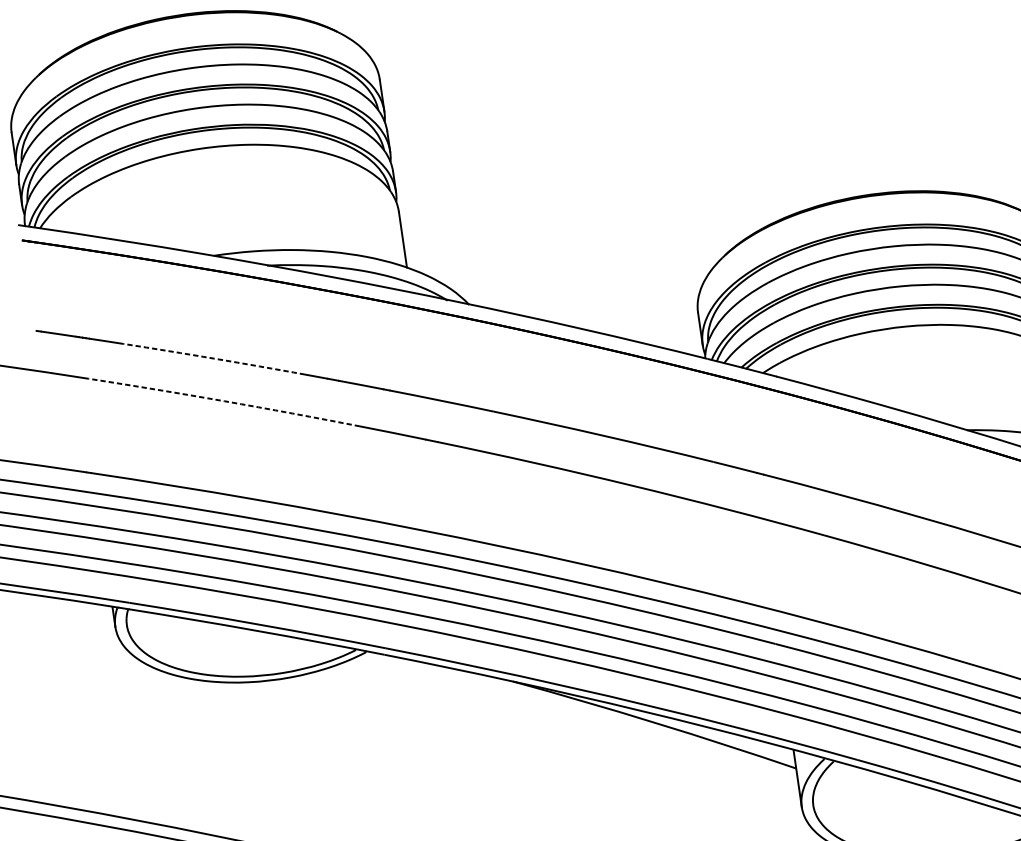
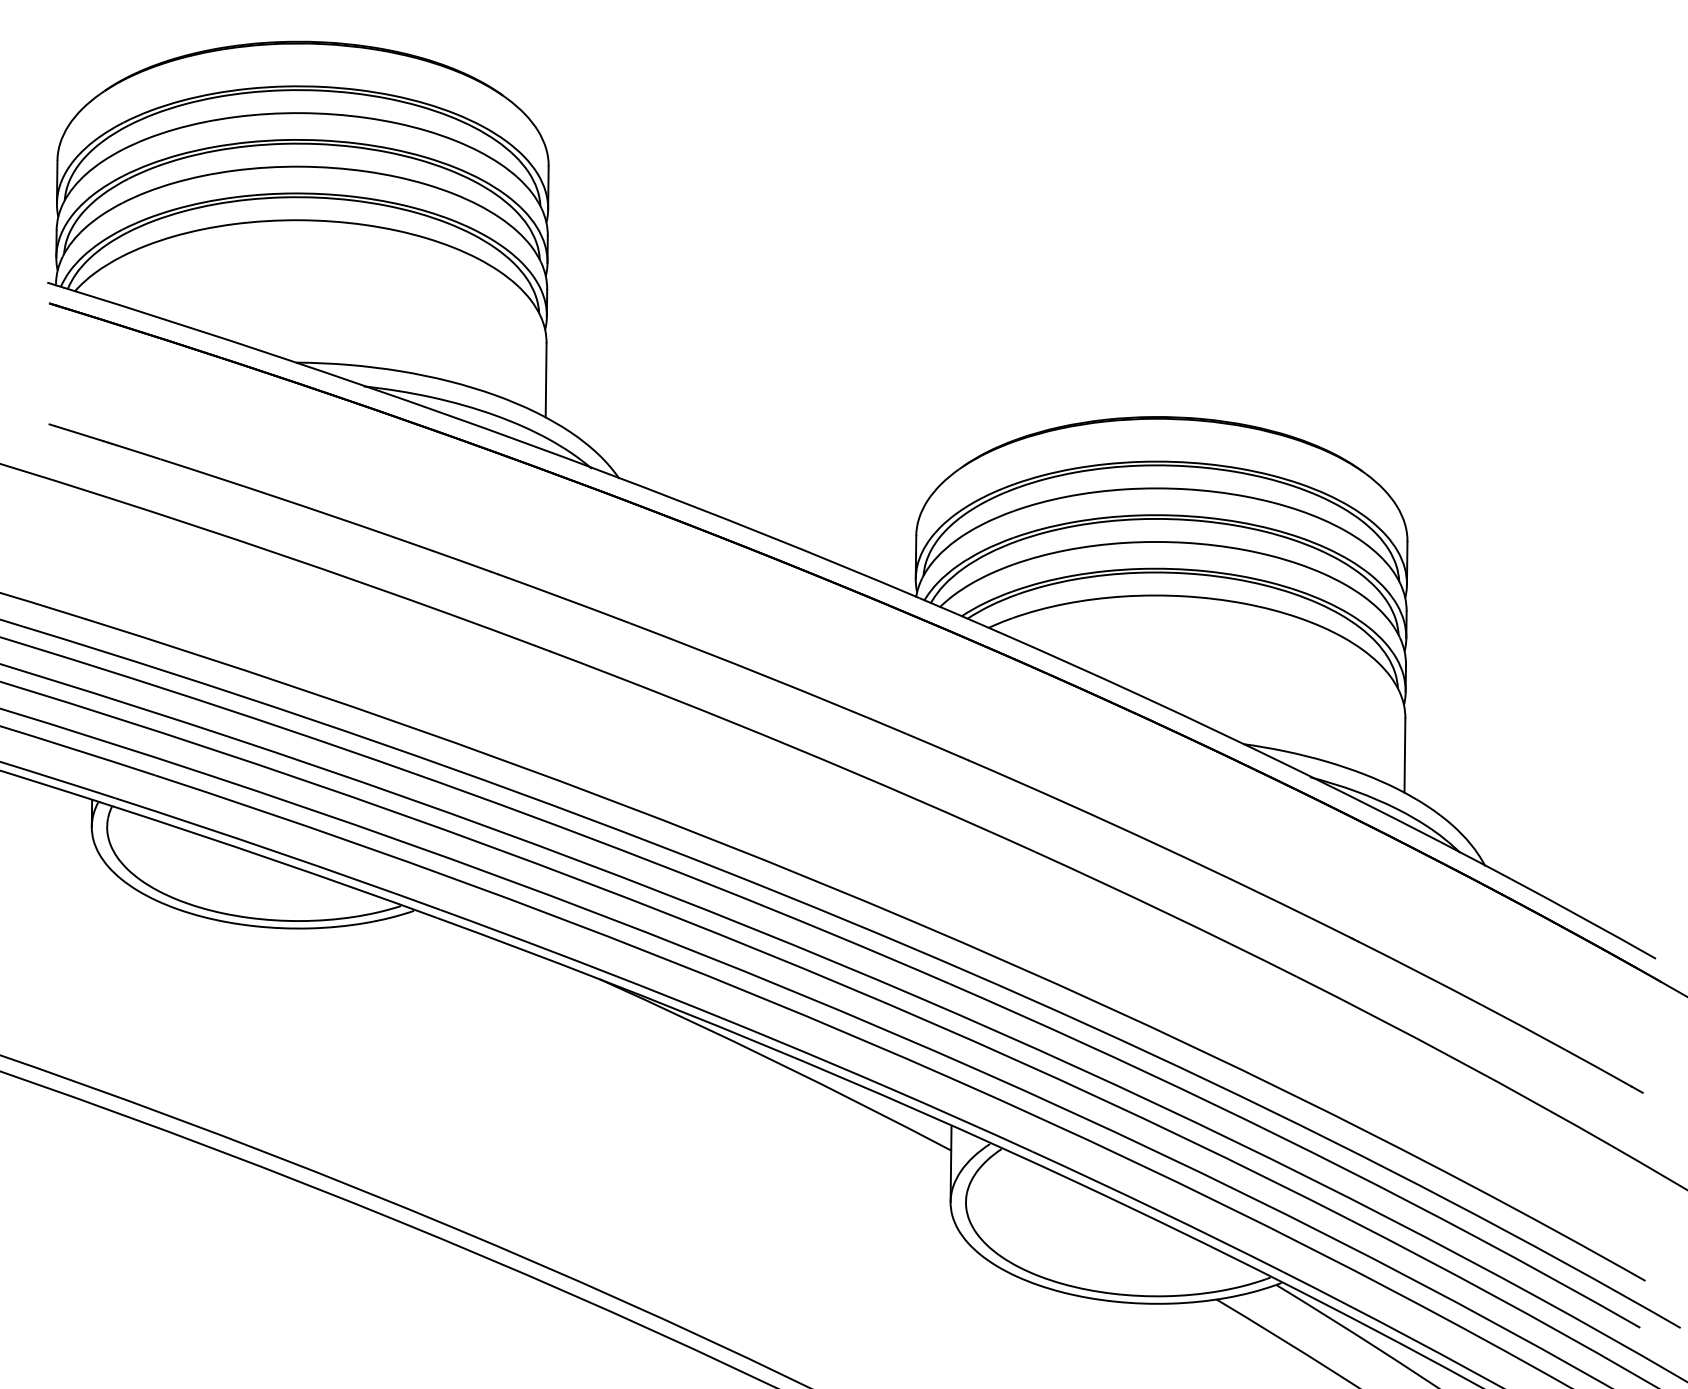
arc: (214, 358) -> (275, 496), dashed -> solid
arc: (224, 401) -> (280, 554), dashed -> solid

